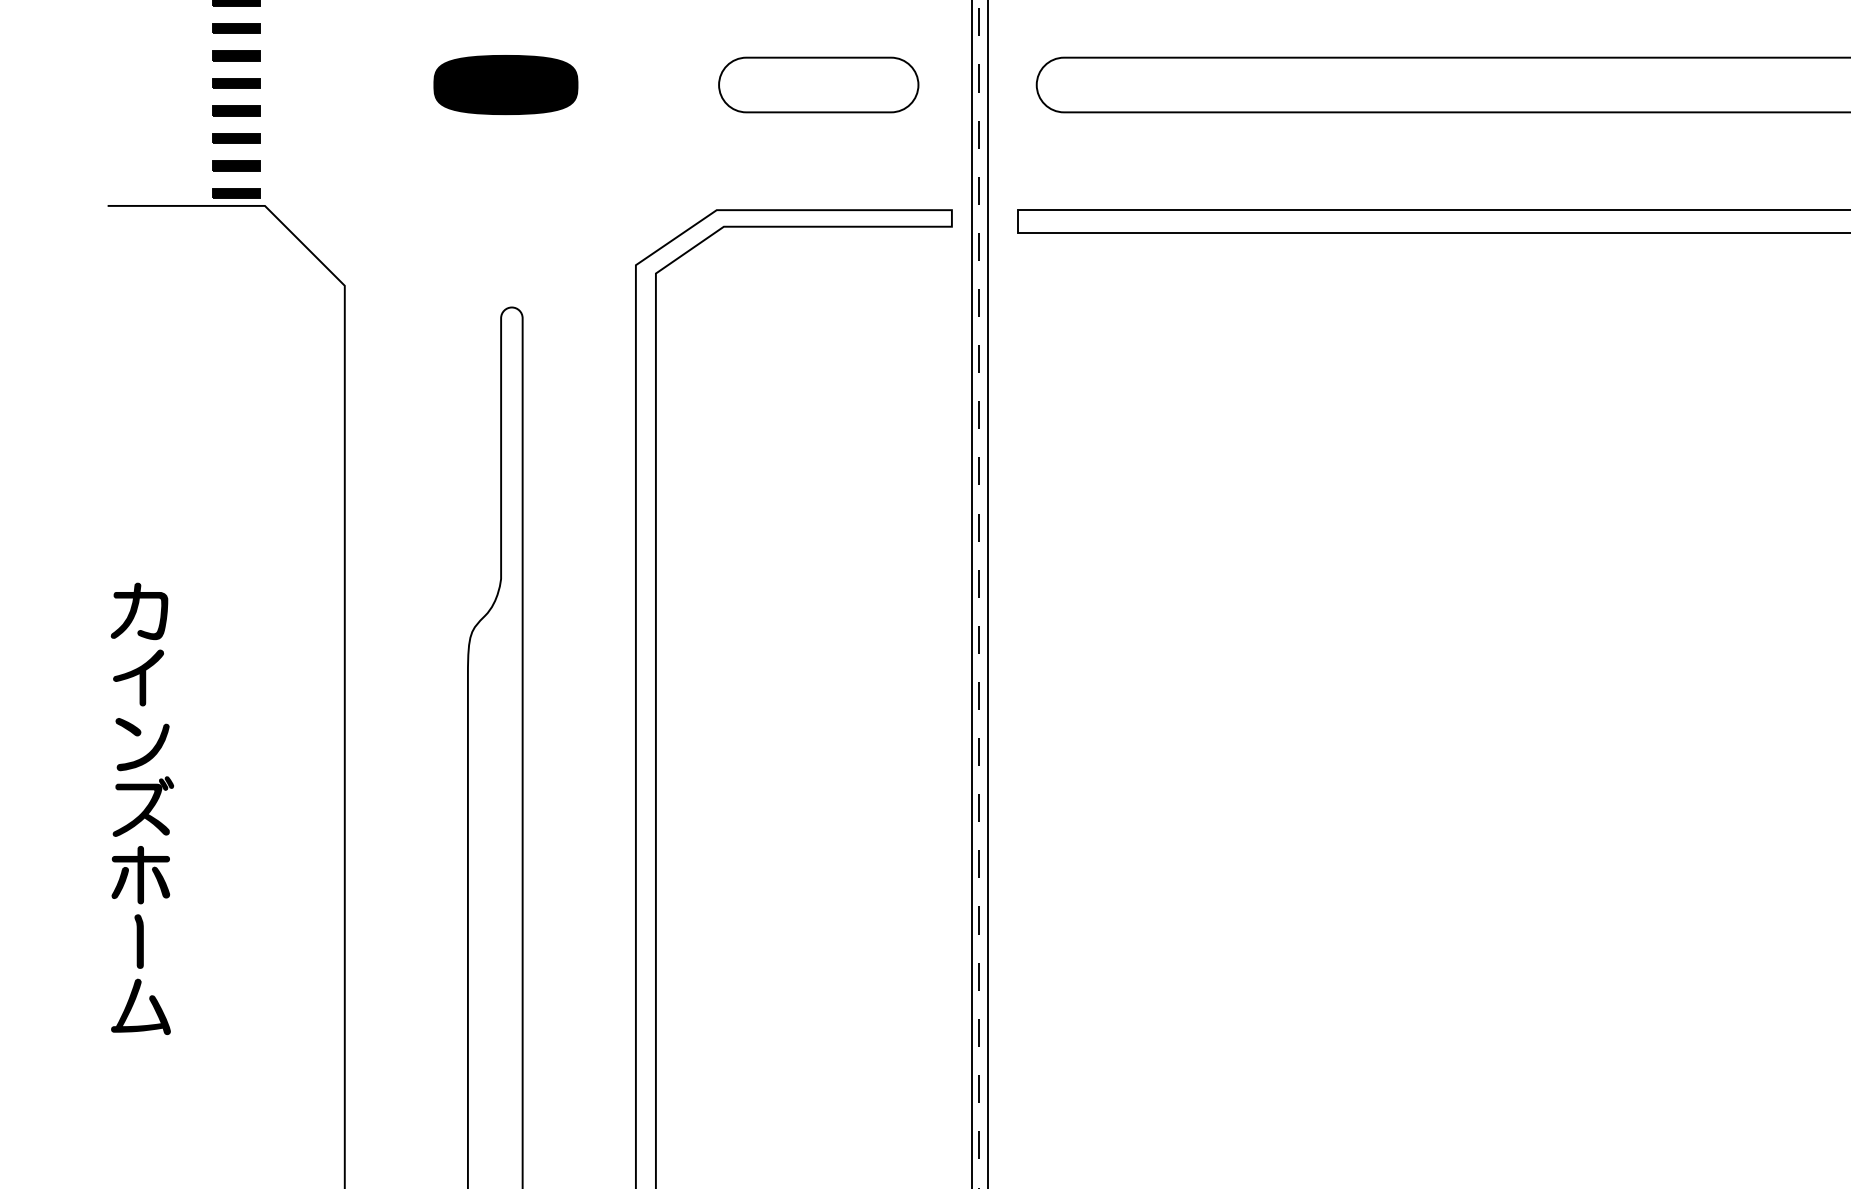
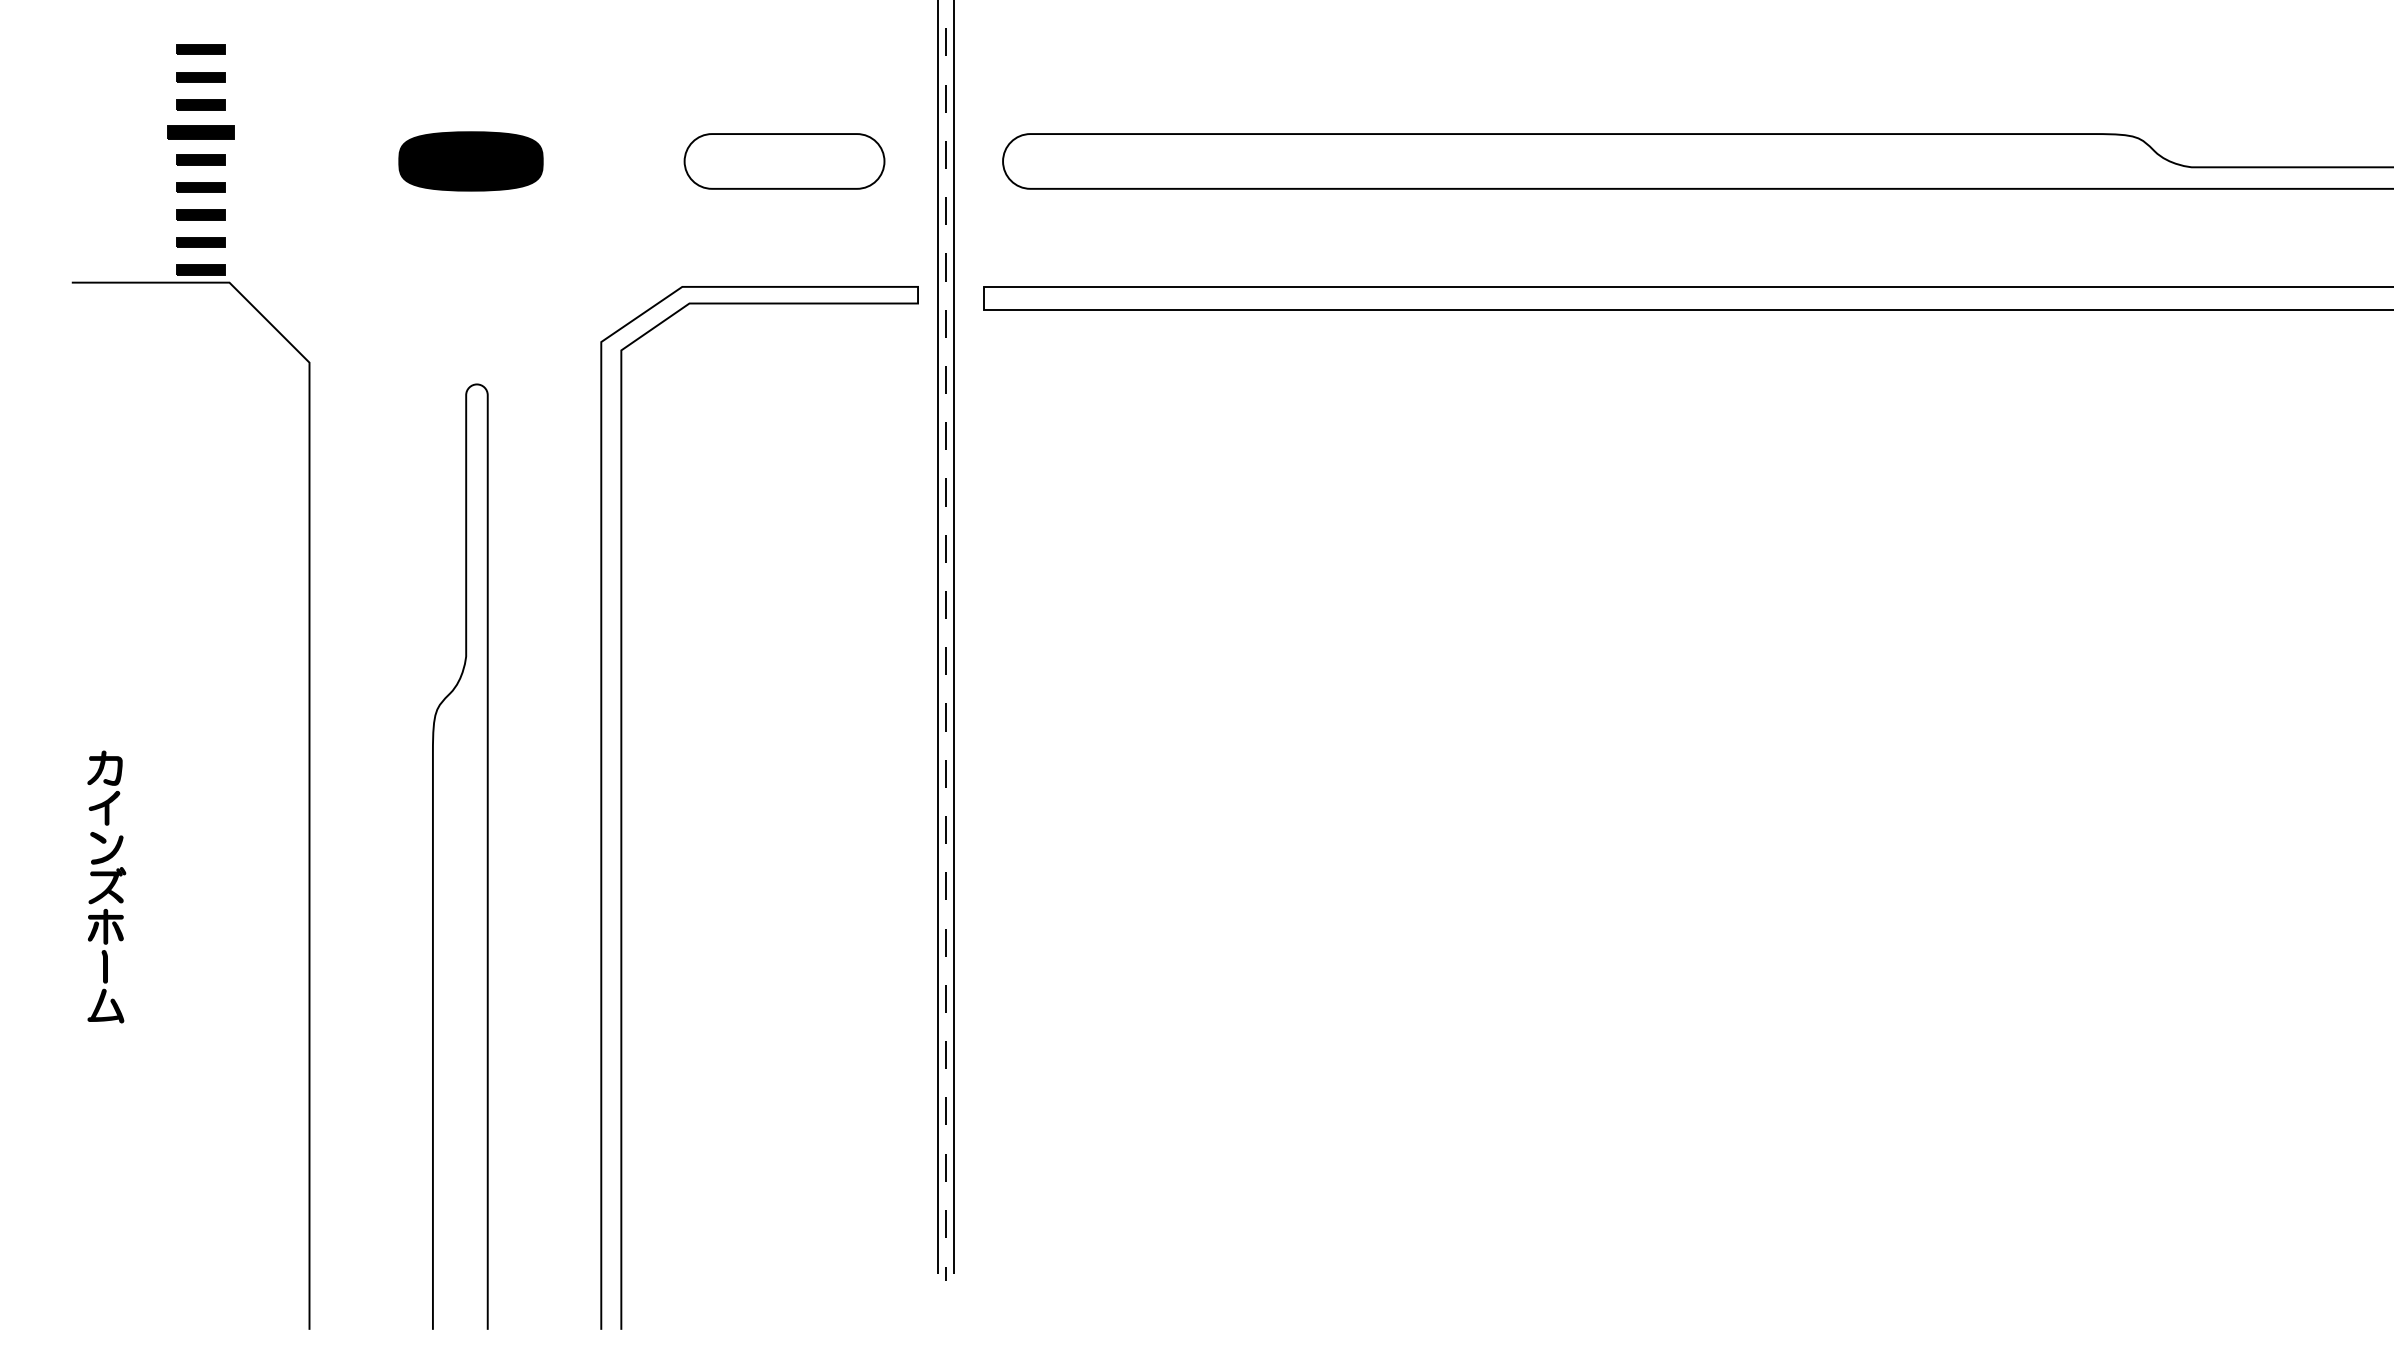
part: (236, 56) -> (200, 132), size x1.4
part: (142, 808) -> (106, 886), size x0.6

